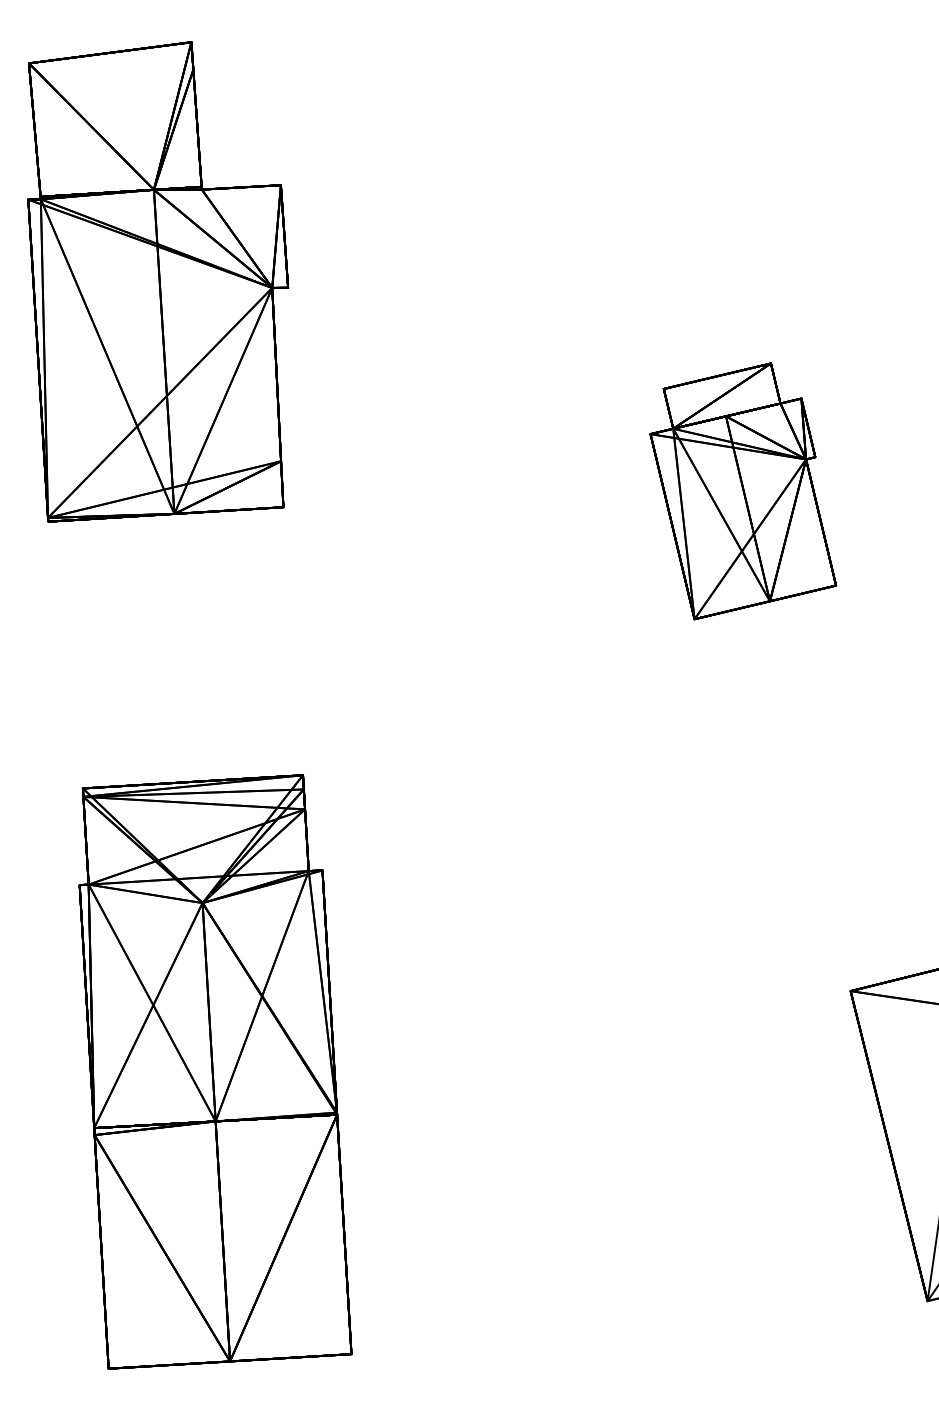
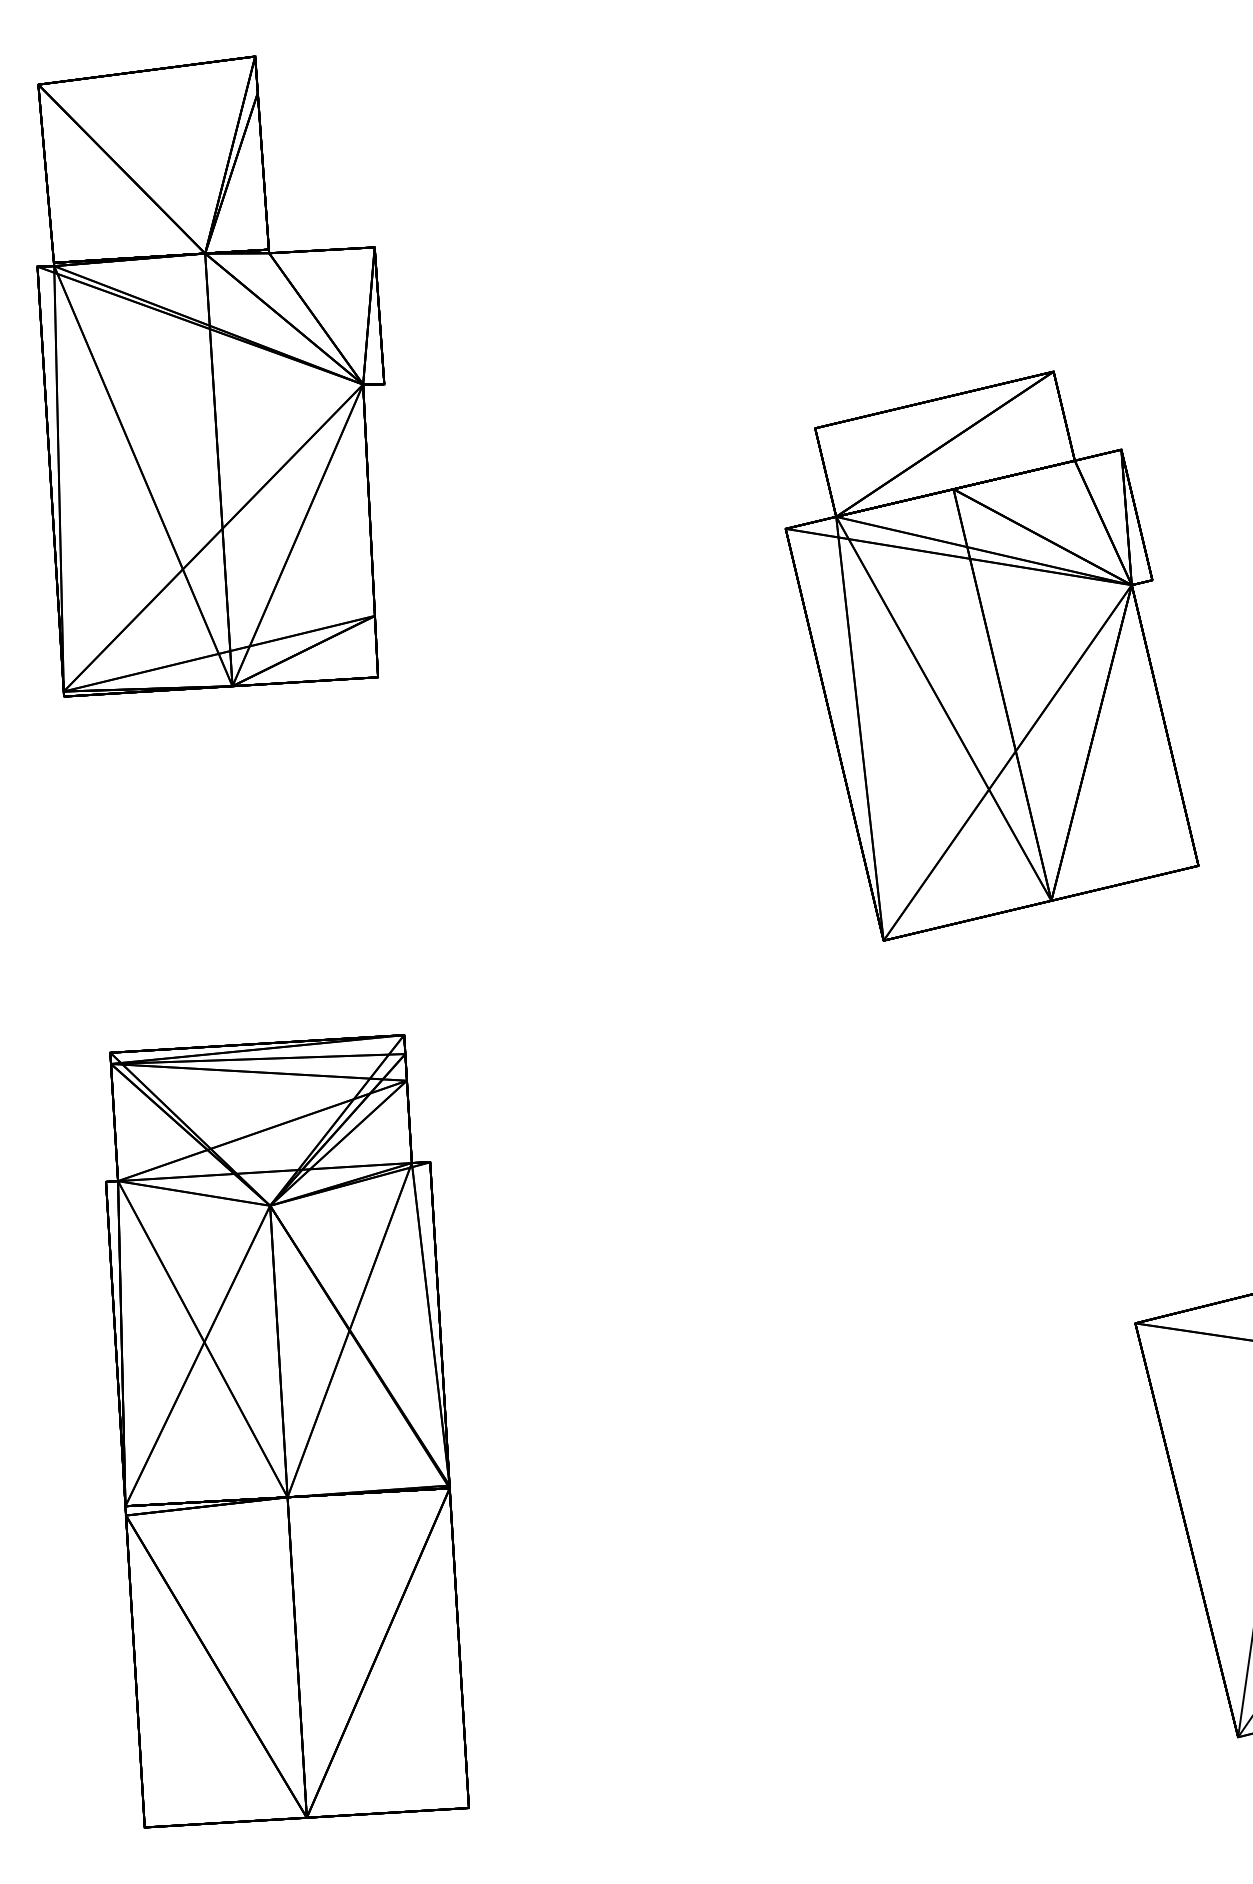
part: (742, 490) -> (991, 655), size x1.67

